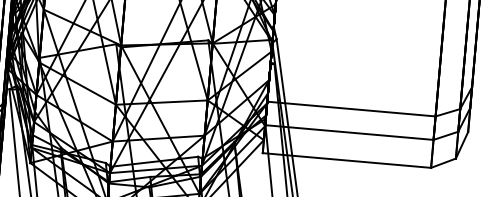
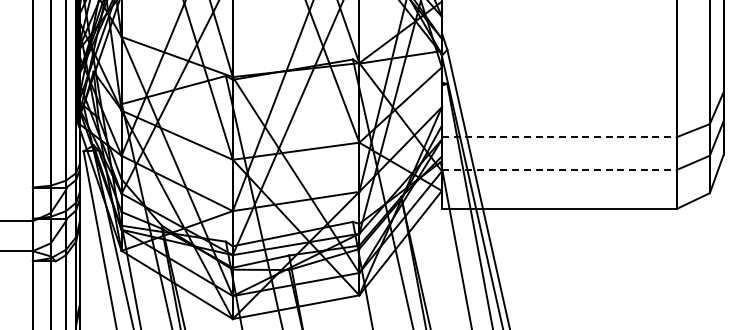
line: (351, 109) -> (559, 137), solid -> dashed
line: (349, 132) -> (559, 170), solid -> dashed

